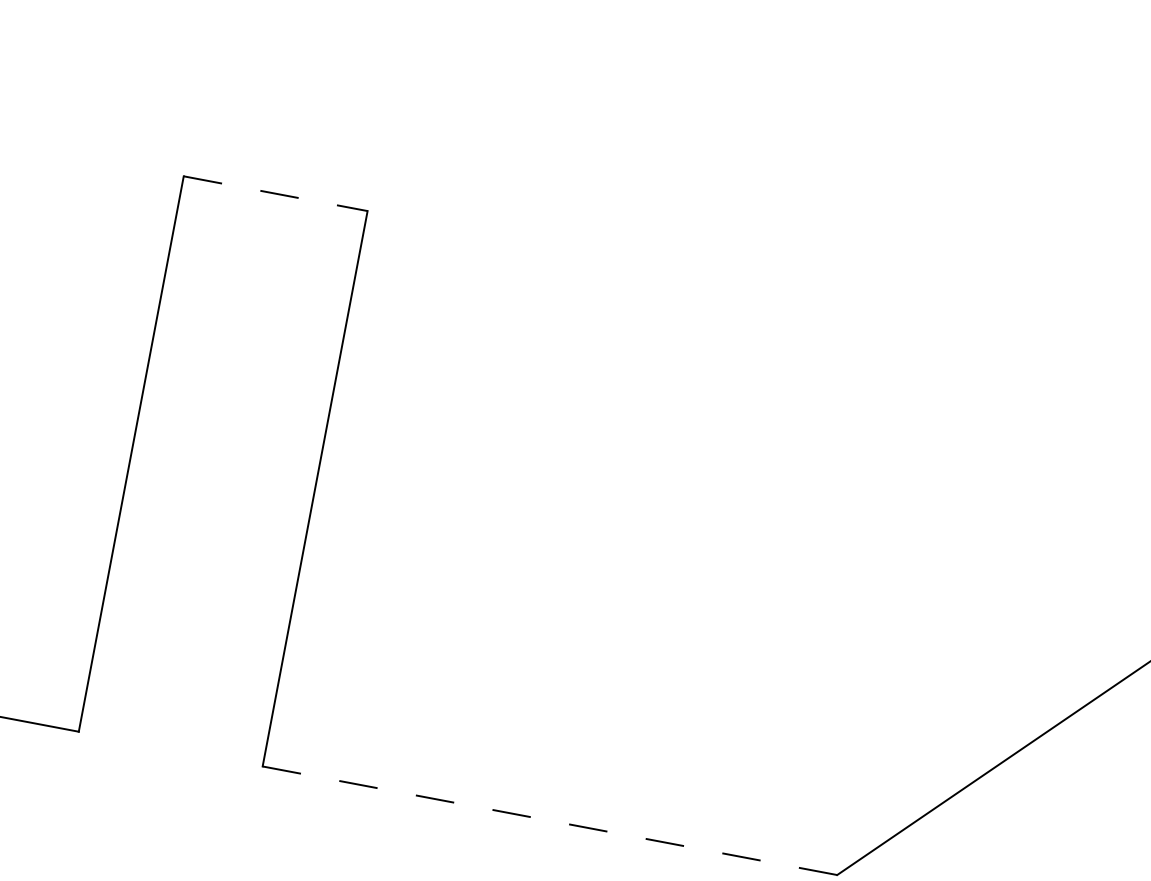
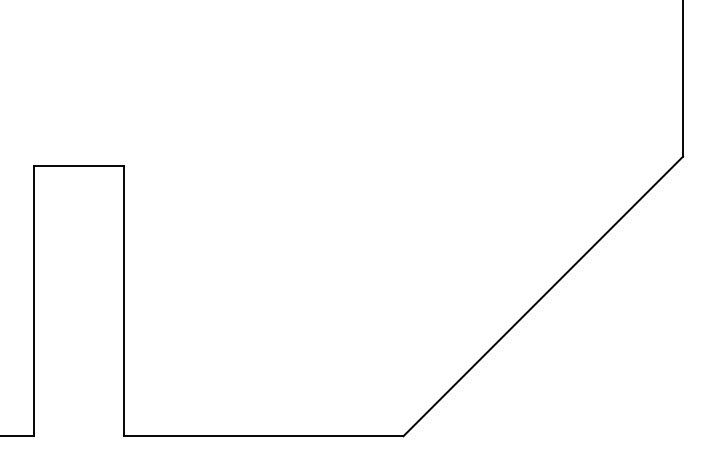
line: (274, 192) -> (78, 165), dashed -> solid
line: (549, 821) -> (263, 436), dashed -> solid

